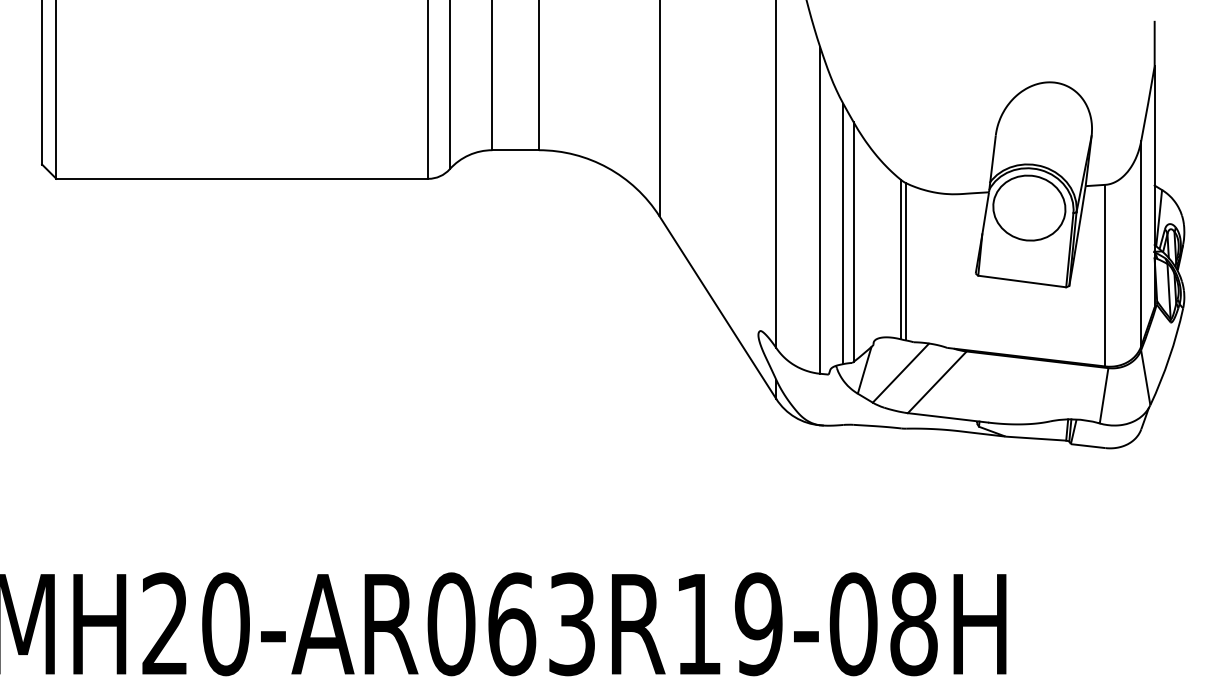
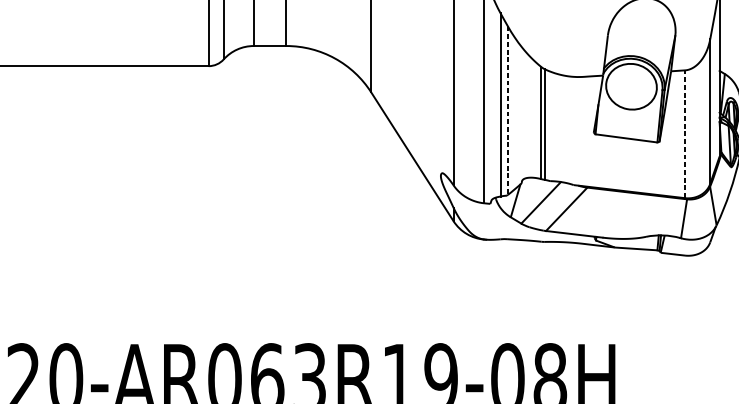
line: (853, 242) -> (507, 110), solid -> dashed
line: (1105, 275) -> (685, 134), solid -> dashed

